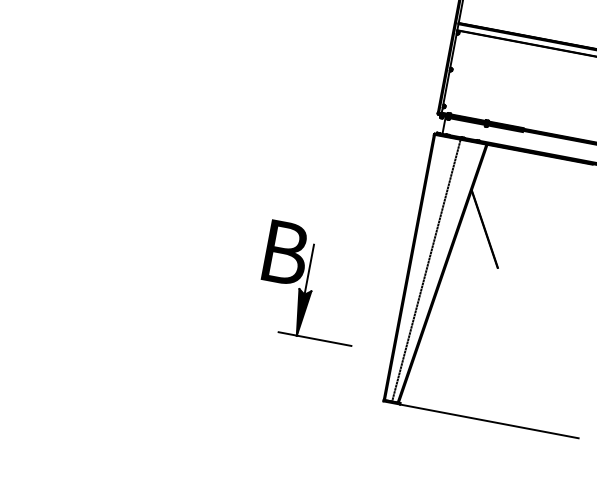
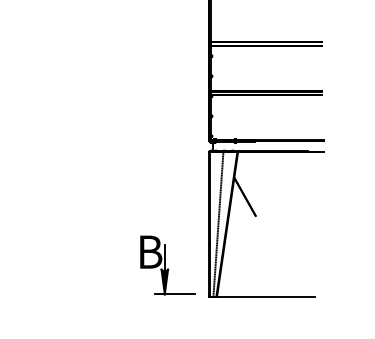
part: (311, 283) -> (167, 265), moved

